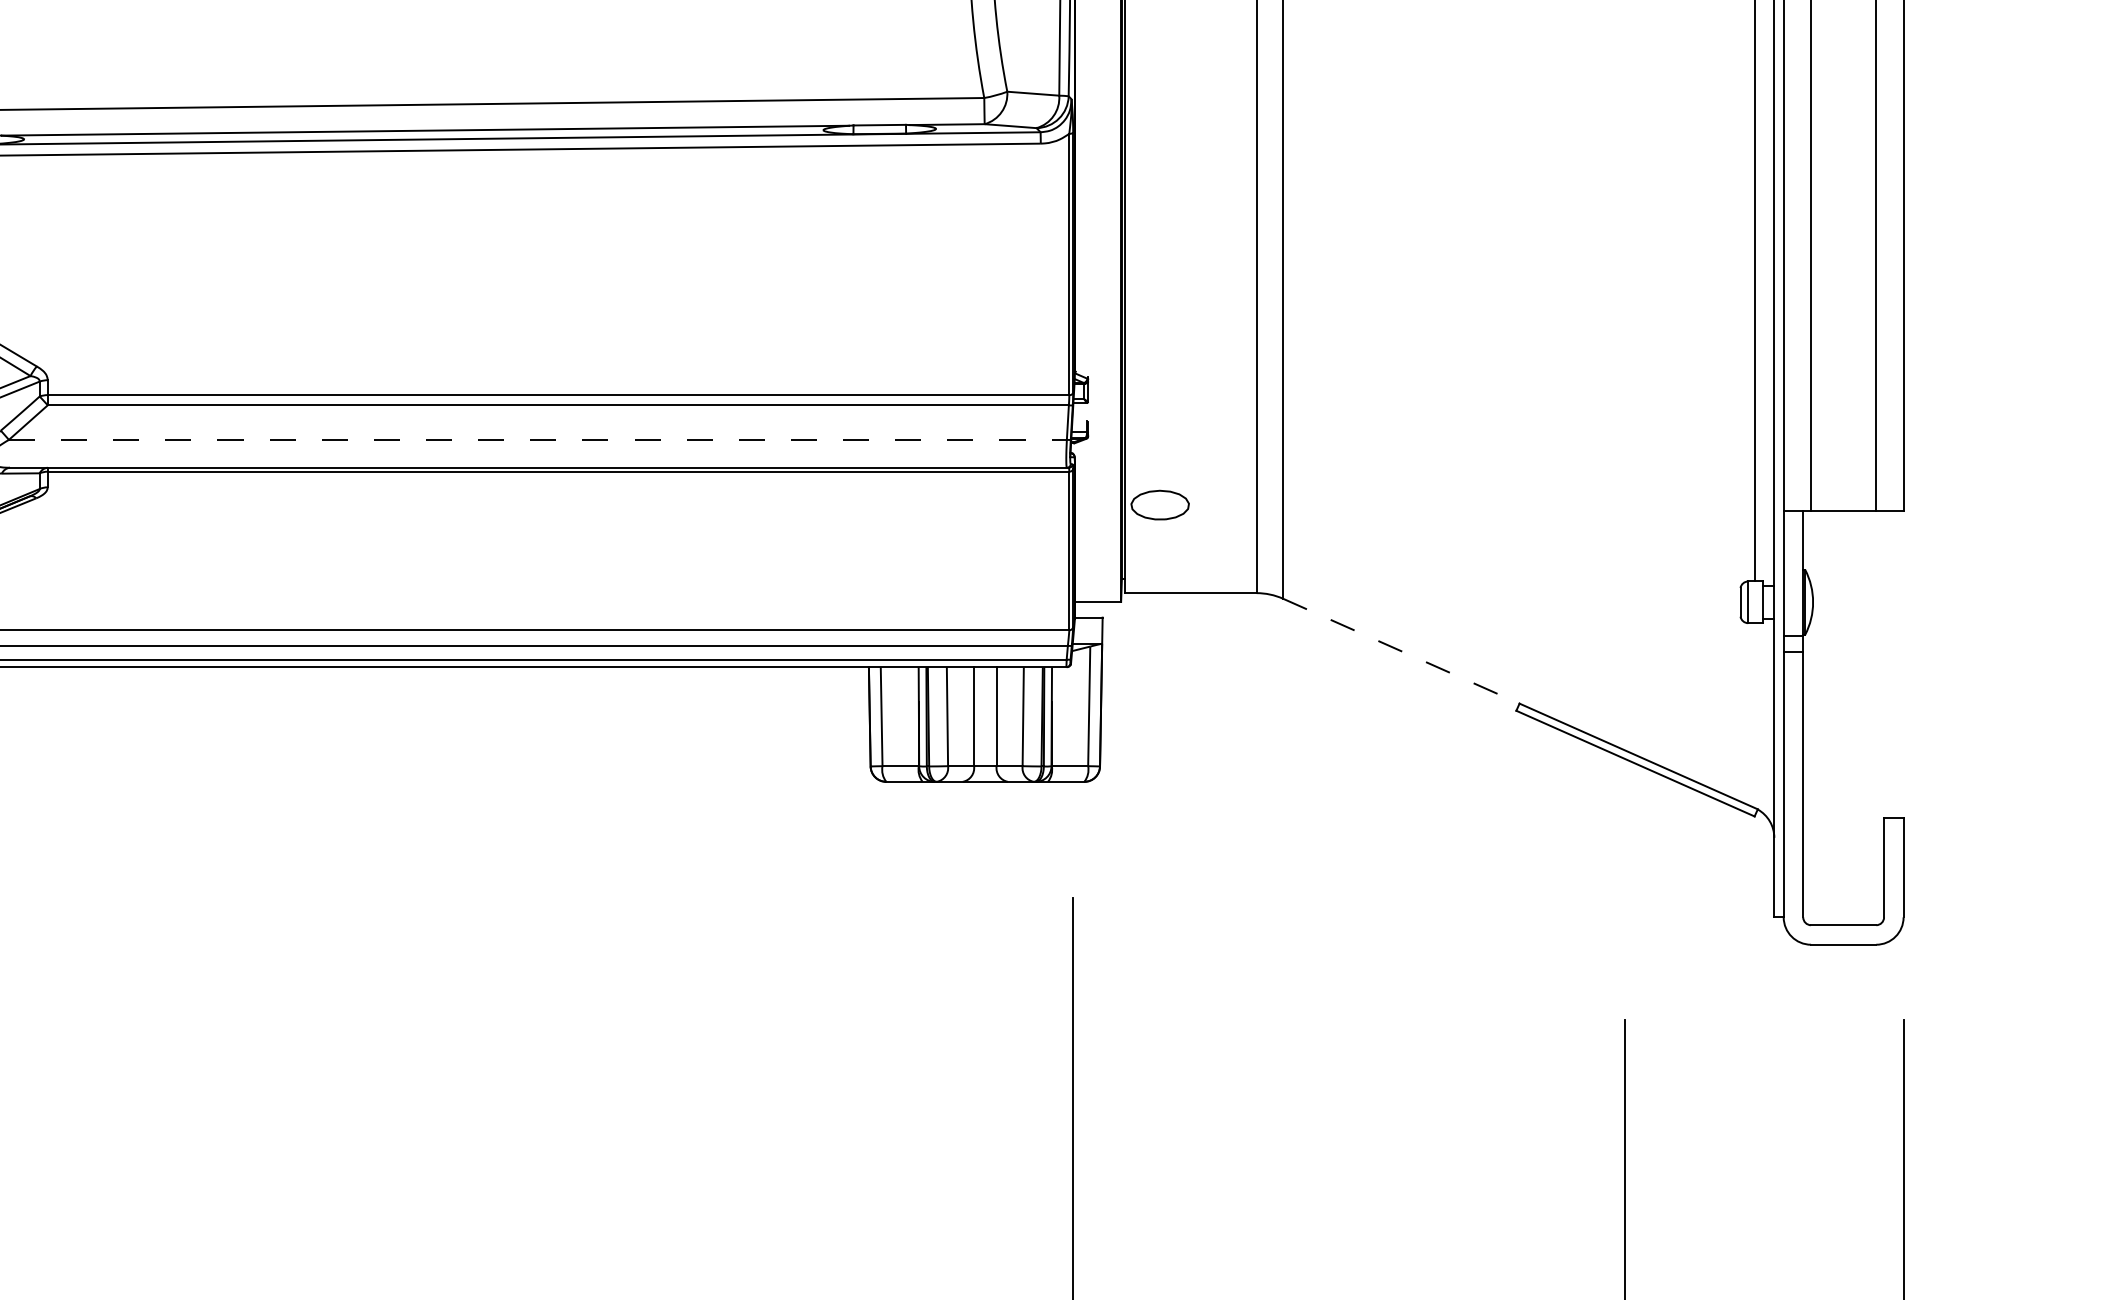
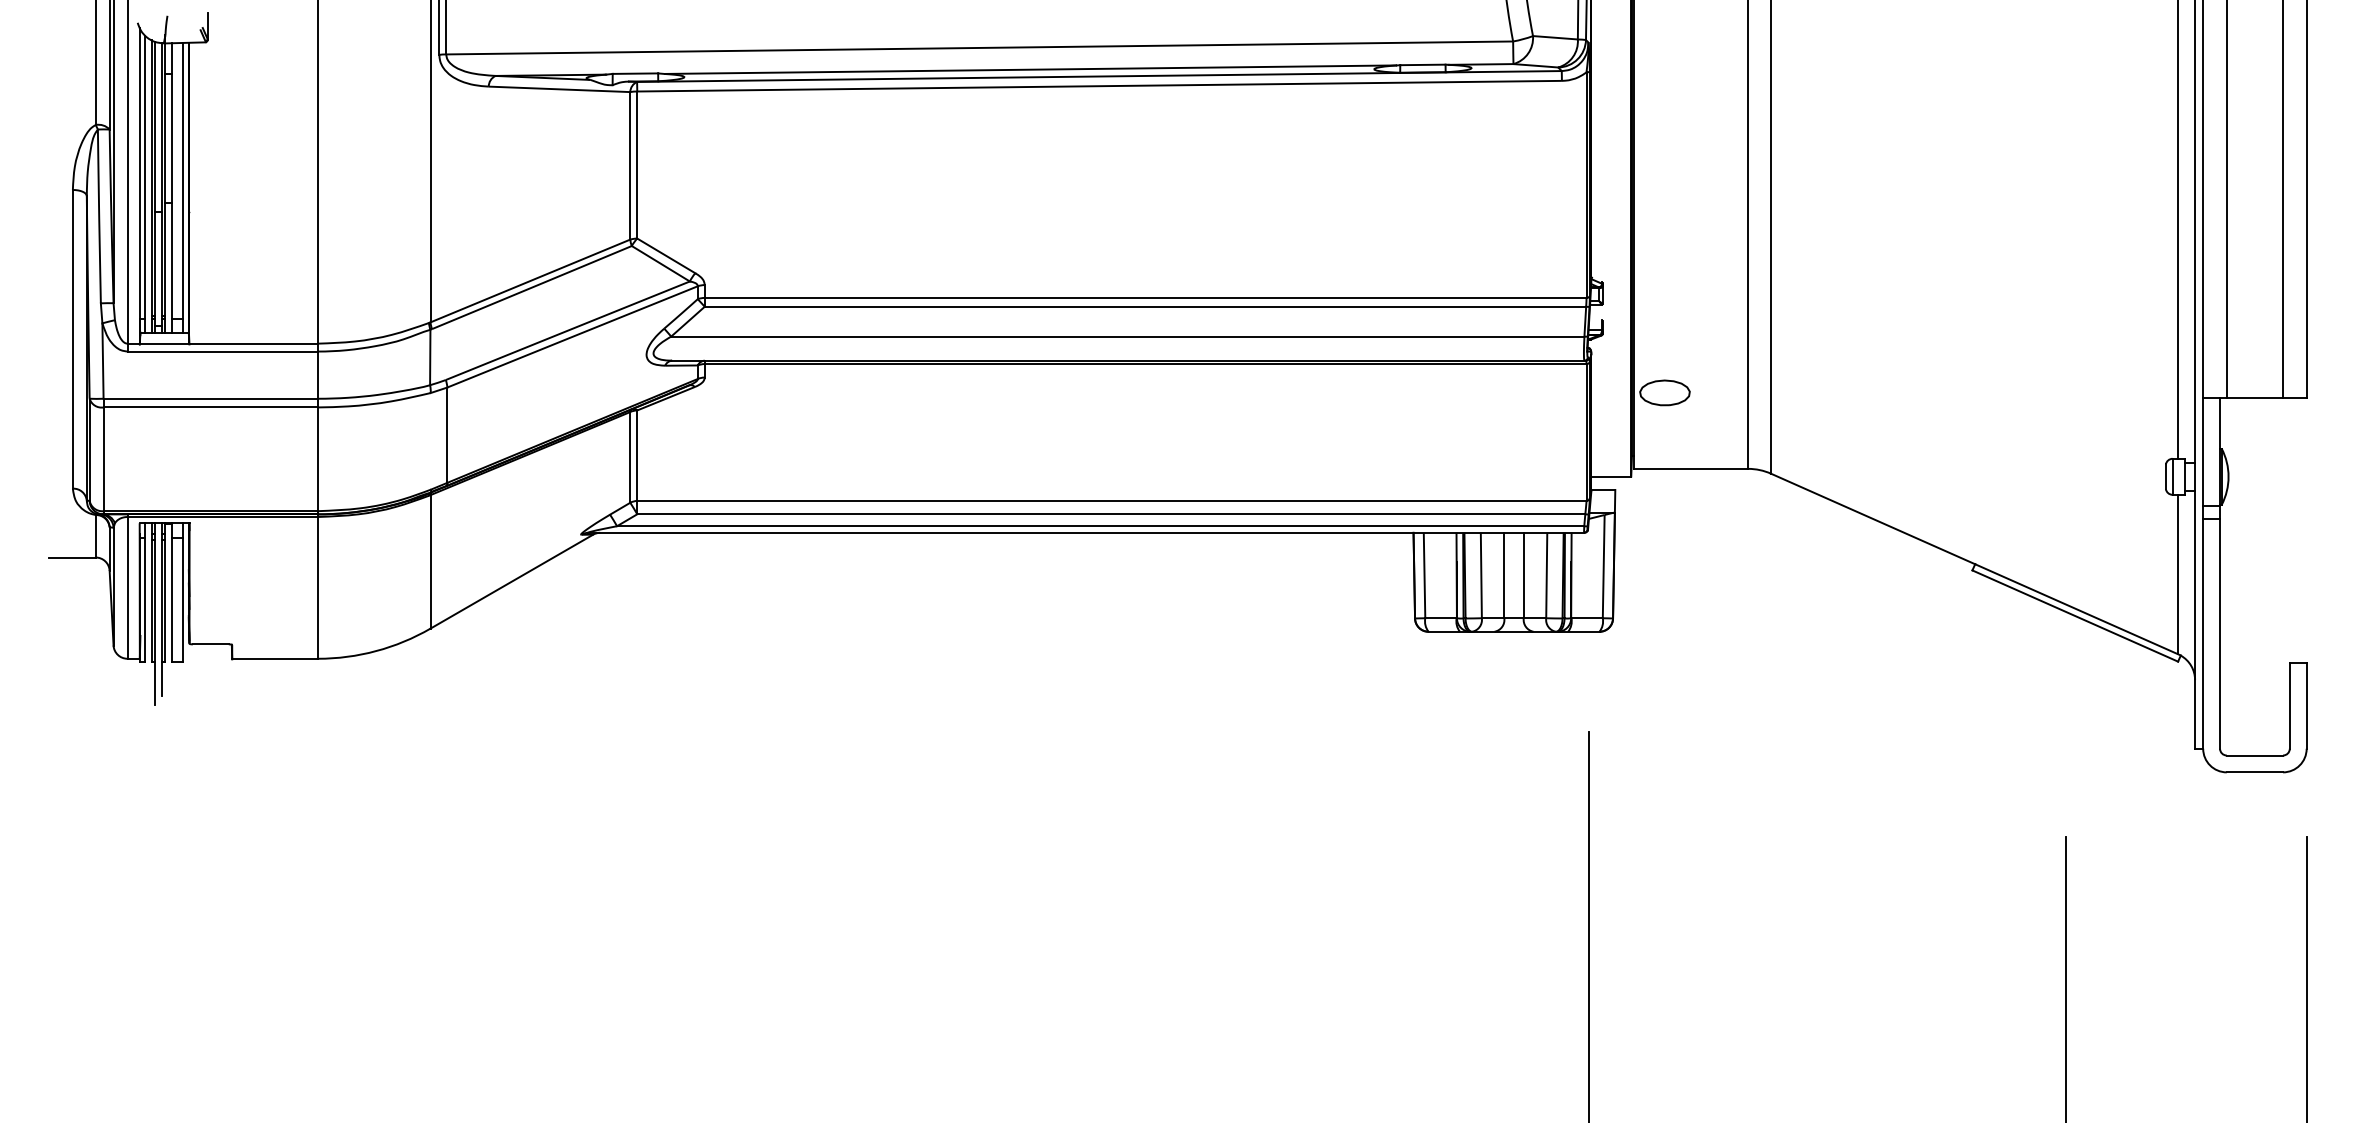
line: (537, 439) -> (1127, 336), dashed -> solid
line: (1401, 650) -> (1873, 518), dashed -> solid
line: (1755, 715) -> (2178, 574), added

